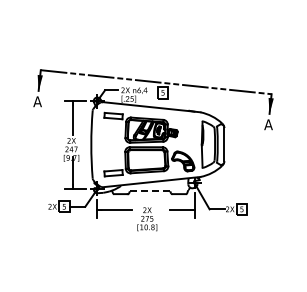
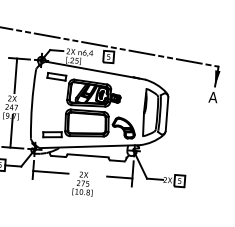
line: (150, 191) -> (88, 156), dashed -> solid

